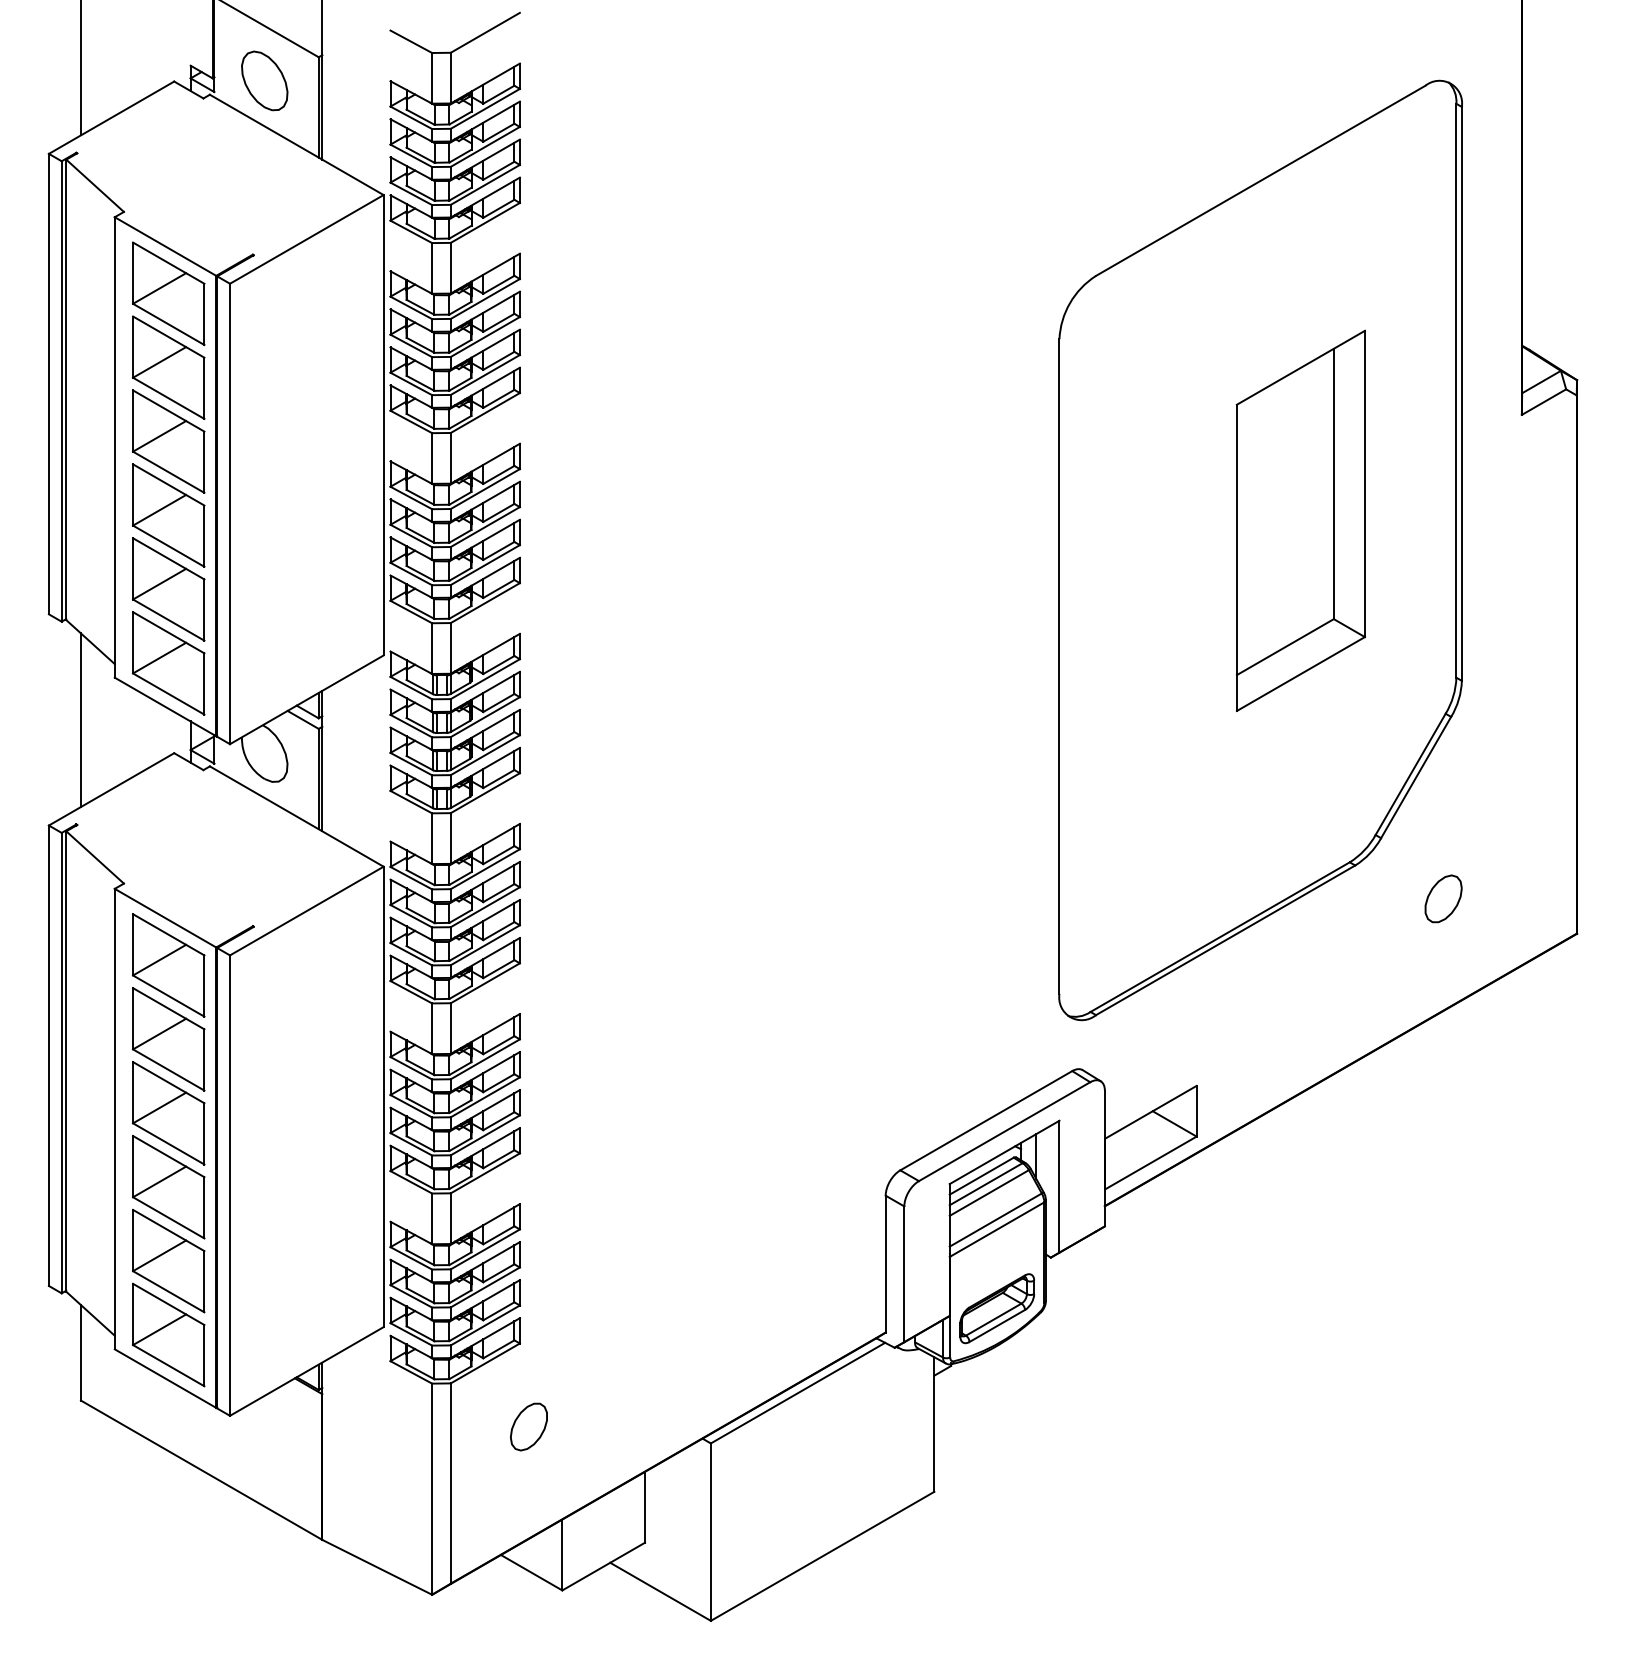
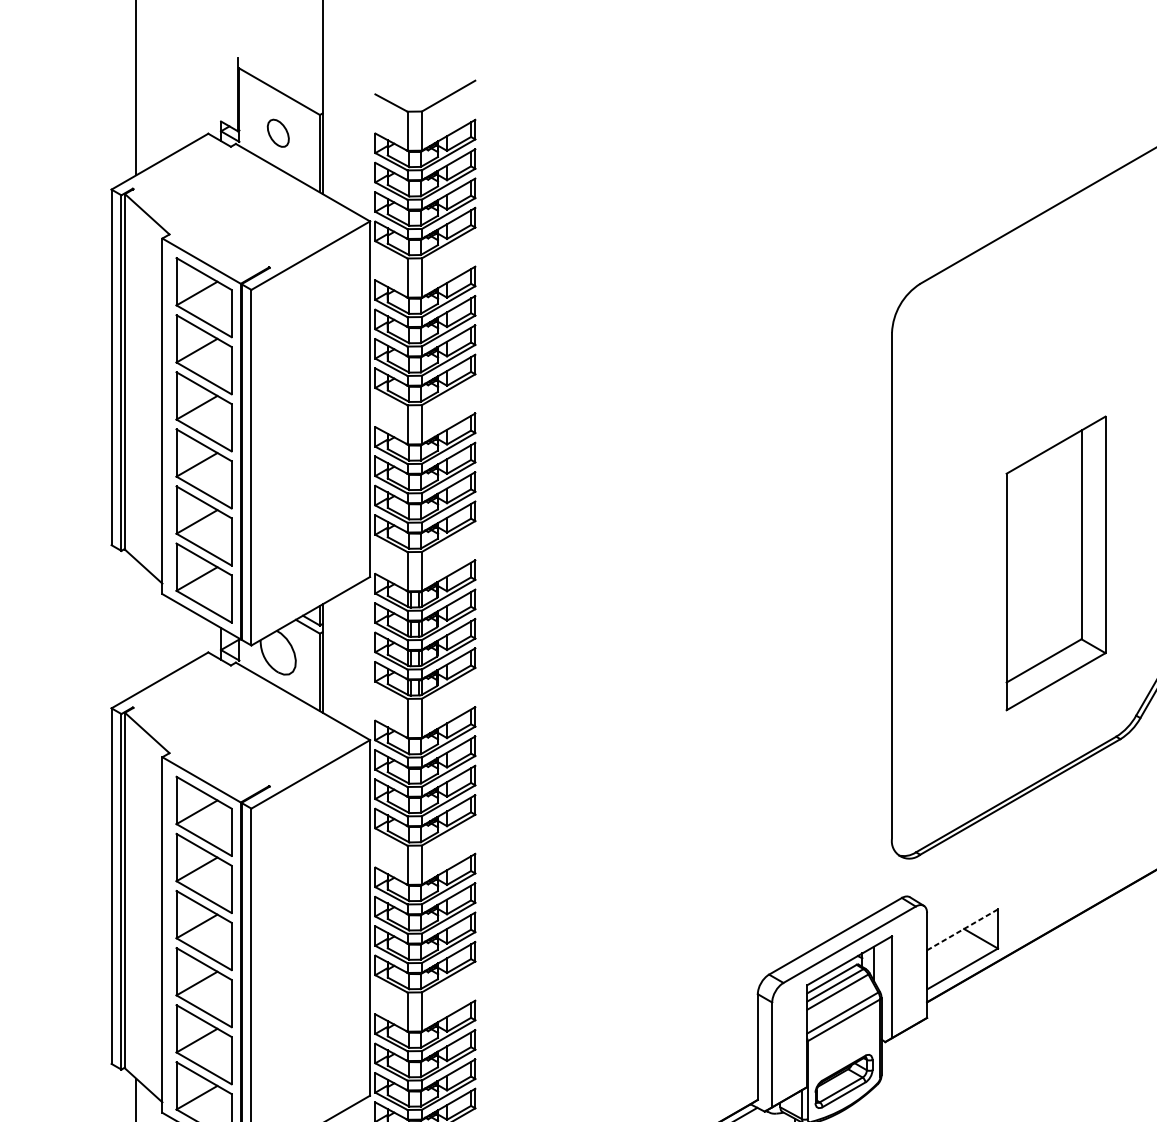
part: (264, 80) -> (278, 132), size x0.6
part: (1300, 520) -> (1055, 563), moved
line: (80, 720) -> (135, 627), removed
line: (1150, 1112) -> (962, 929), solid -> dashed

